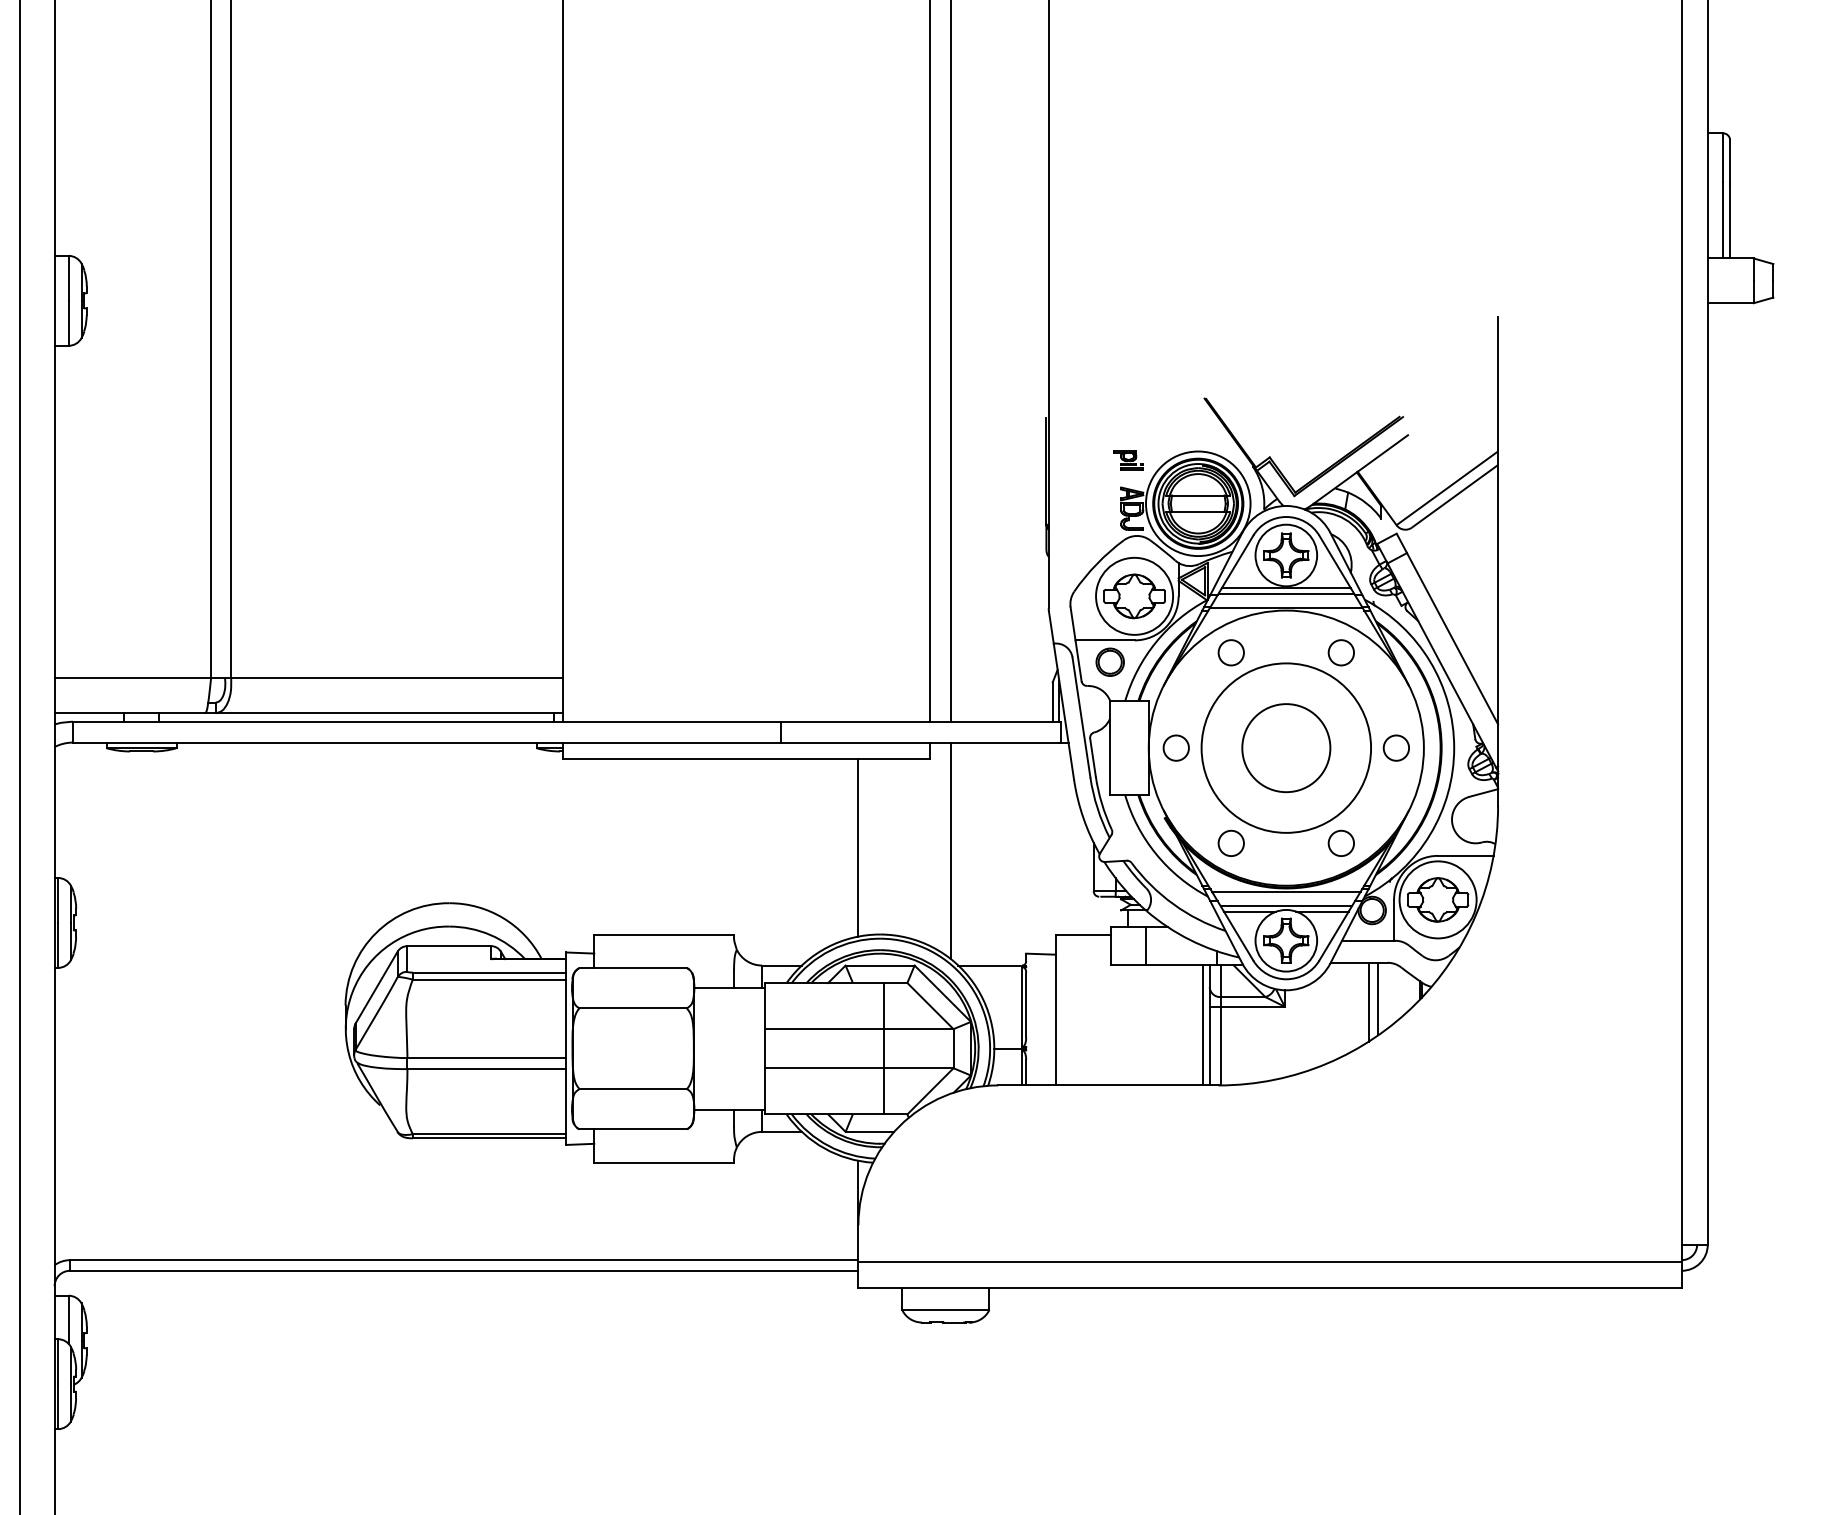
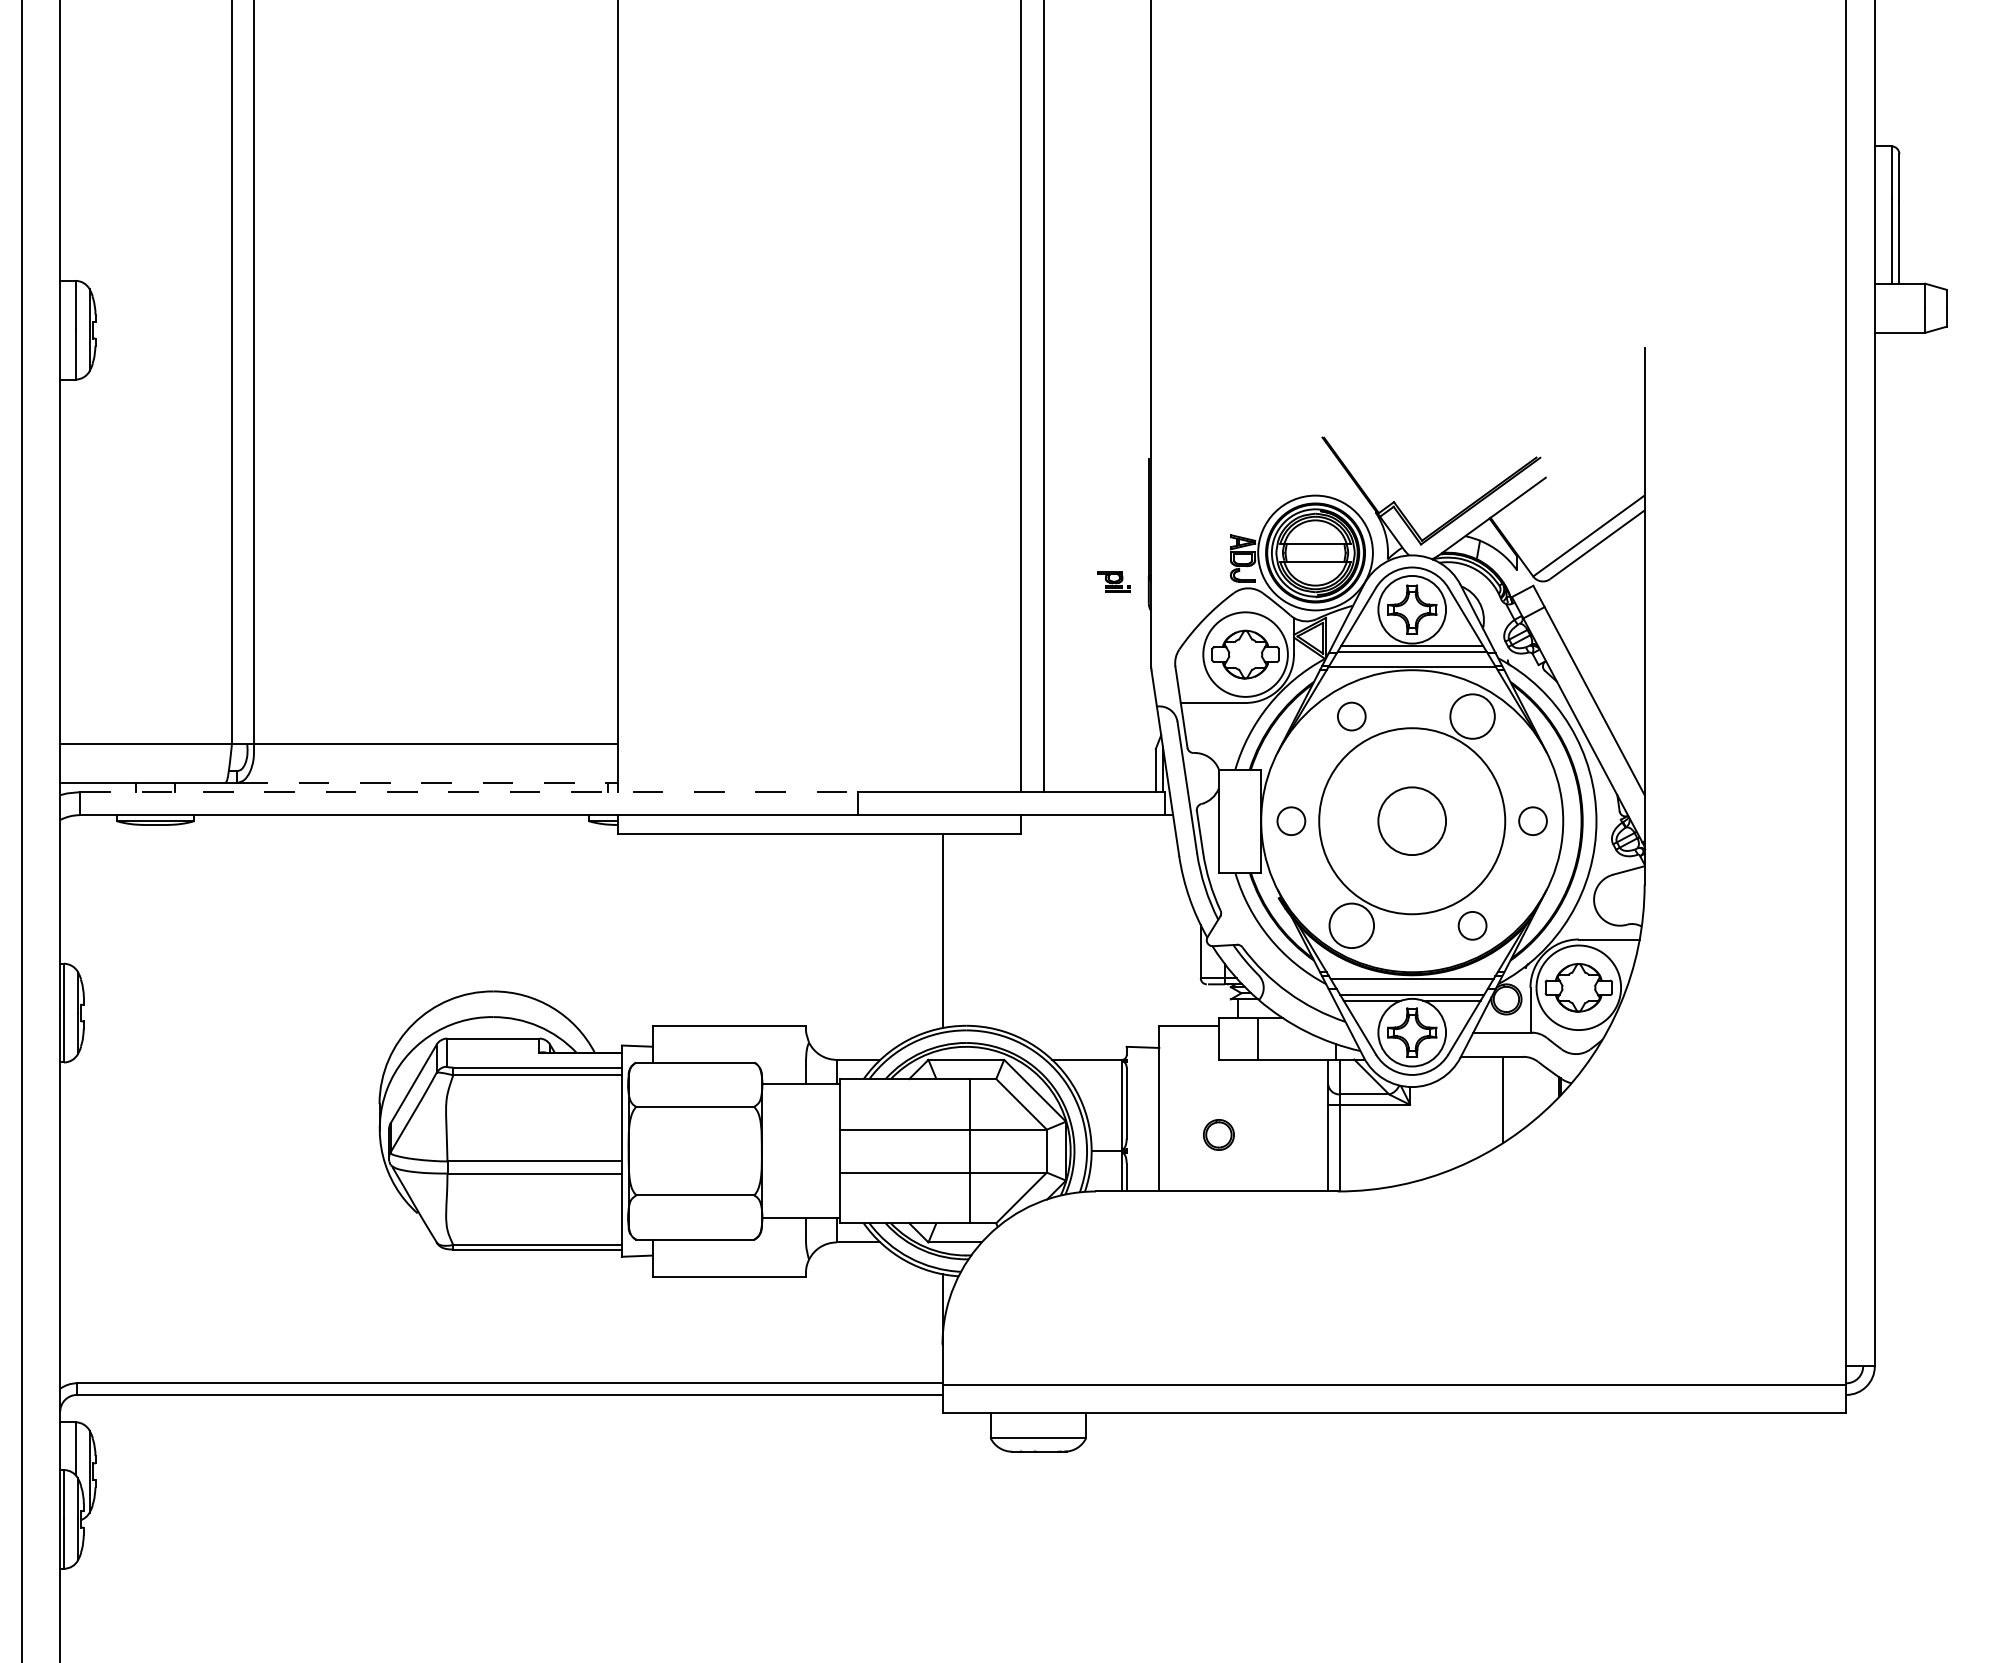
part: (1128, 459) -> (1113, 581), moved
circle: (1341, 652) -> (1472, 716), size x1.6
part: (1109, 661) -> (1218, 1134), moved
line: (389, 712) -> (427, 782), solid -> dashed
line: (426, 721) -> (468, 792), solid -> dashed
circle: (1285, 747) -> (1411, 820), size x0.7
circle: (1231, 843) -> (1351, 925), size x1.6
line: (950, 850) -> (1043, 933), removed
line: (1378, 998) -> (1513, 1096), removed
line: (1202, 1025) -> (1320, 1125), removed

